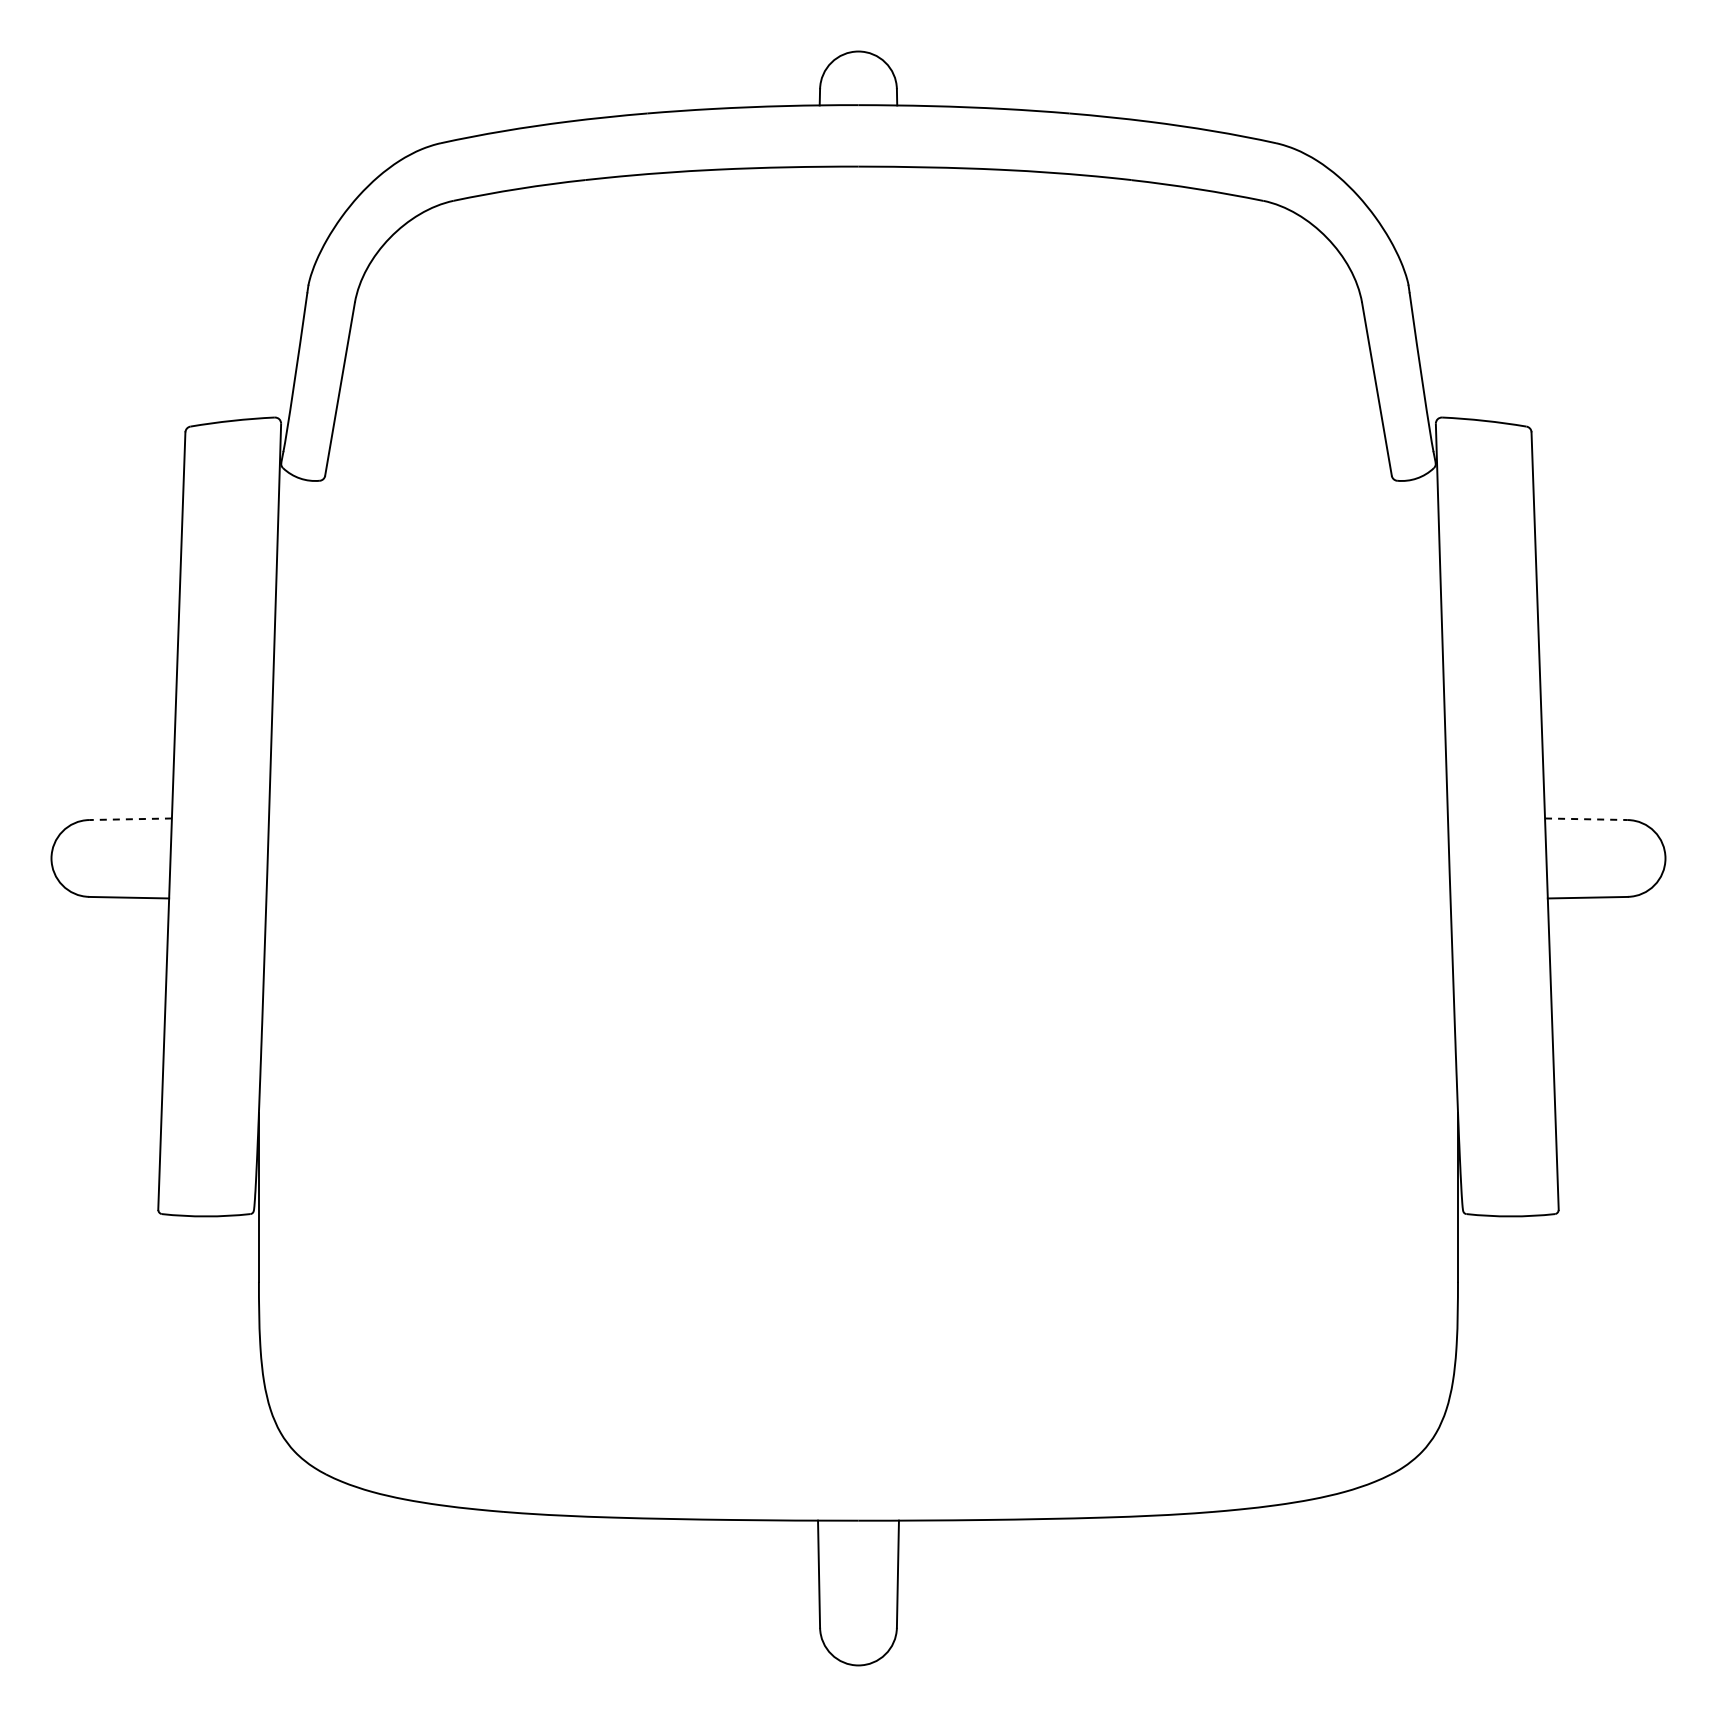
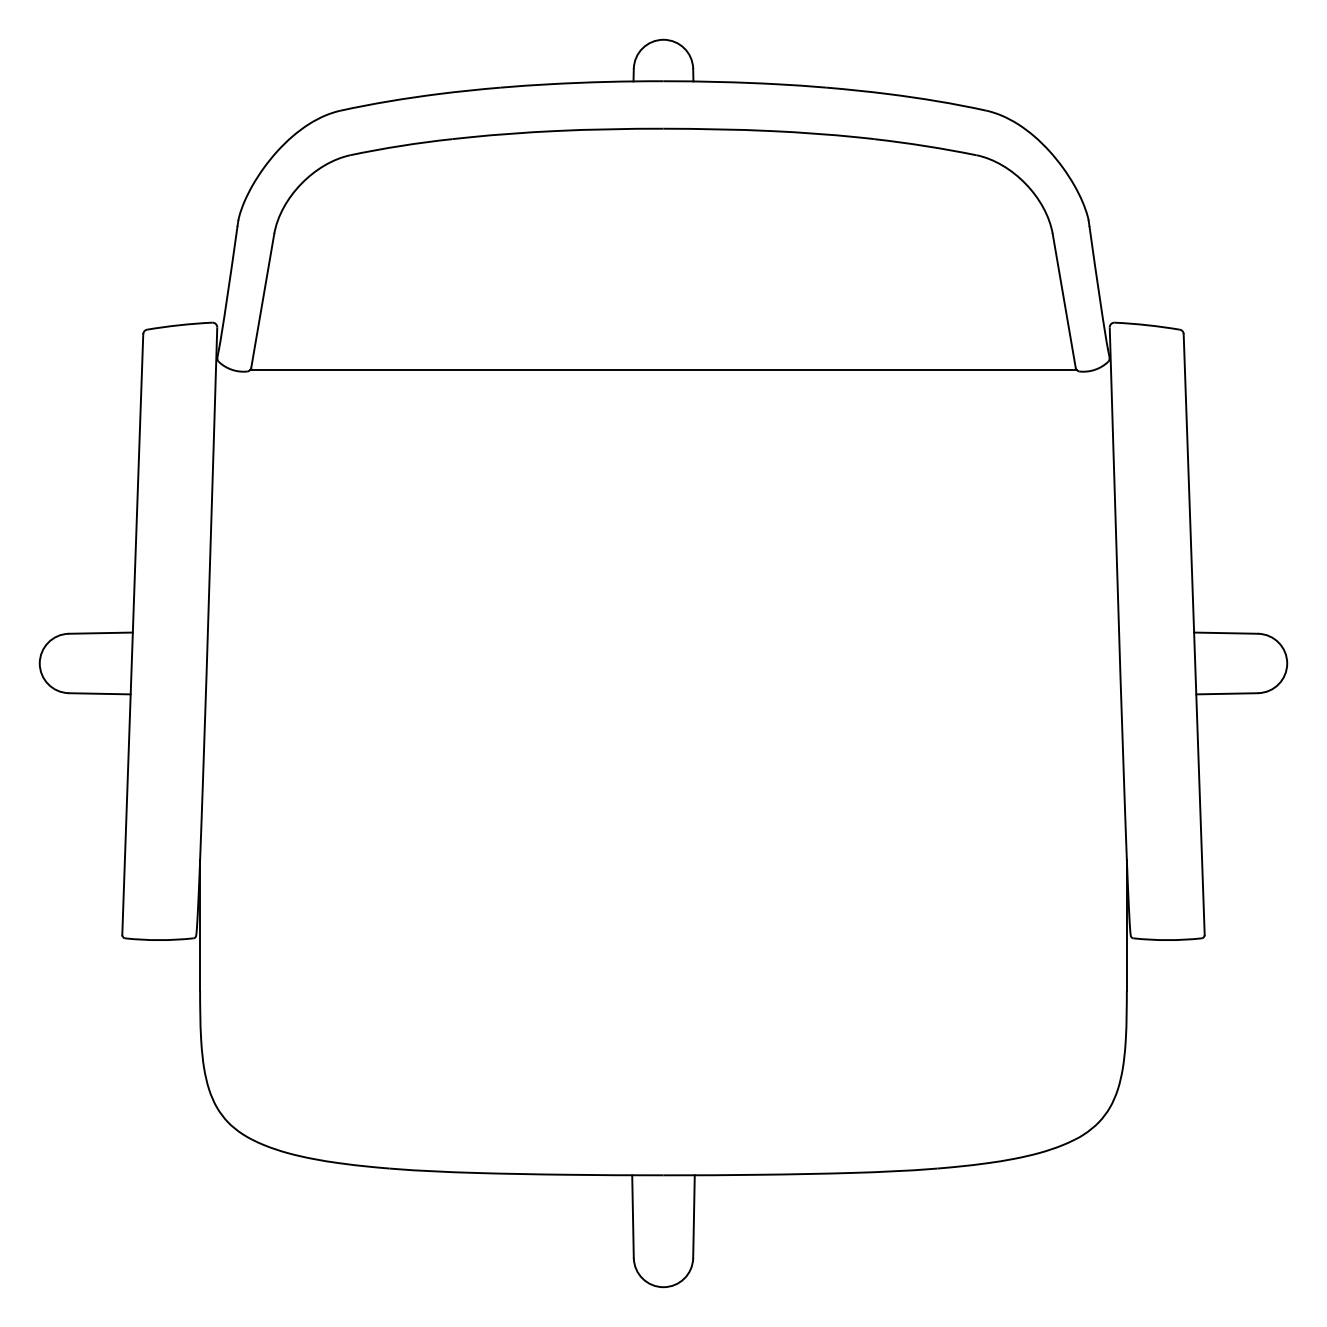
line: (858, 479) -> (663, 370), added
line: (130, 819) -> (100, 633), dashed -> solid
line: (1586, 819) -> (1226, 633), dashed -> solid

